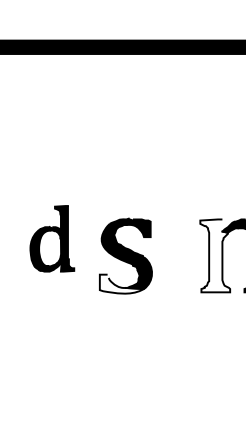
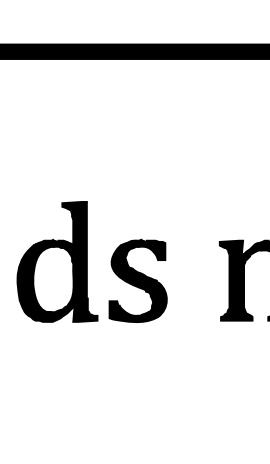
part: (52, 238) -> (57, 261), size x1.67
fill: (214, 255) -> (235, 280), added
fill: (121, 283) -> (133, 311), added

